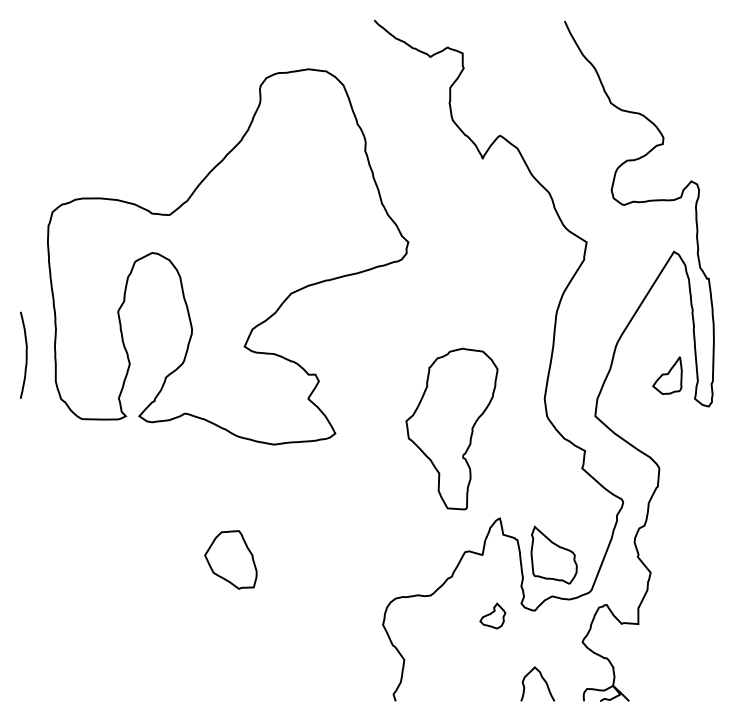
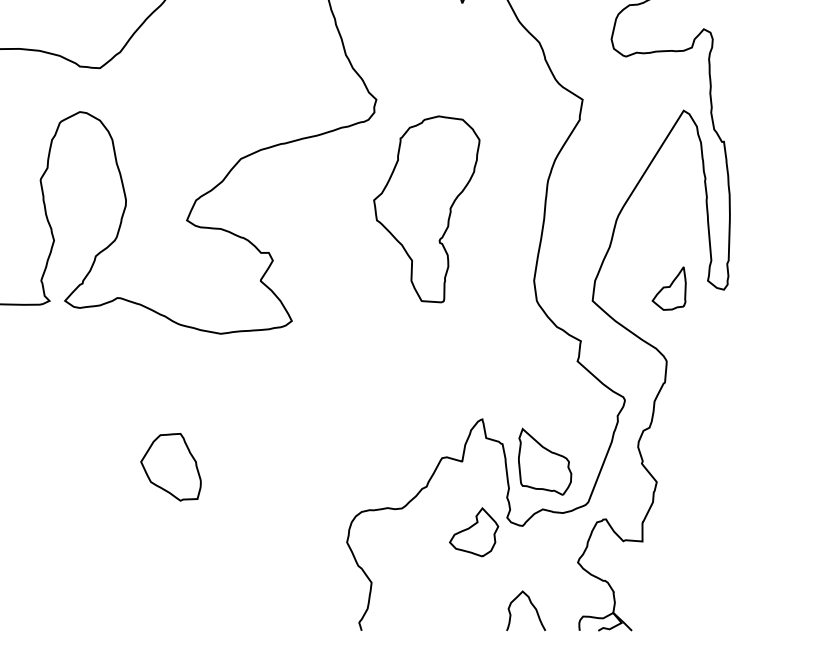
part: (667, 375) -> (669, 288), moved
part: (451, 428) -> (426, 208), moved
part: (492, 615) -> (473, 531), size x1.67

